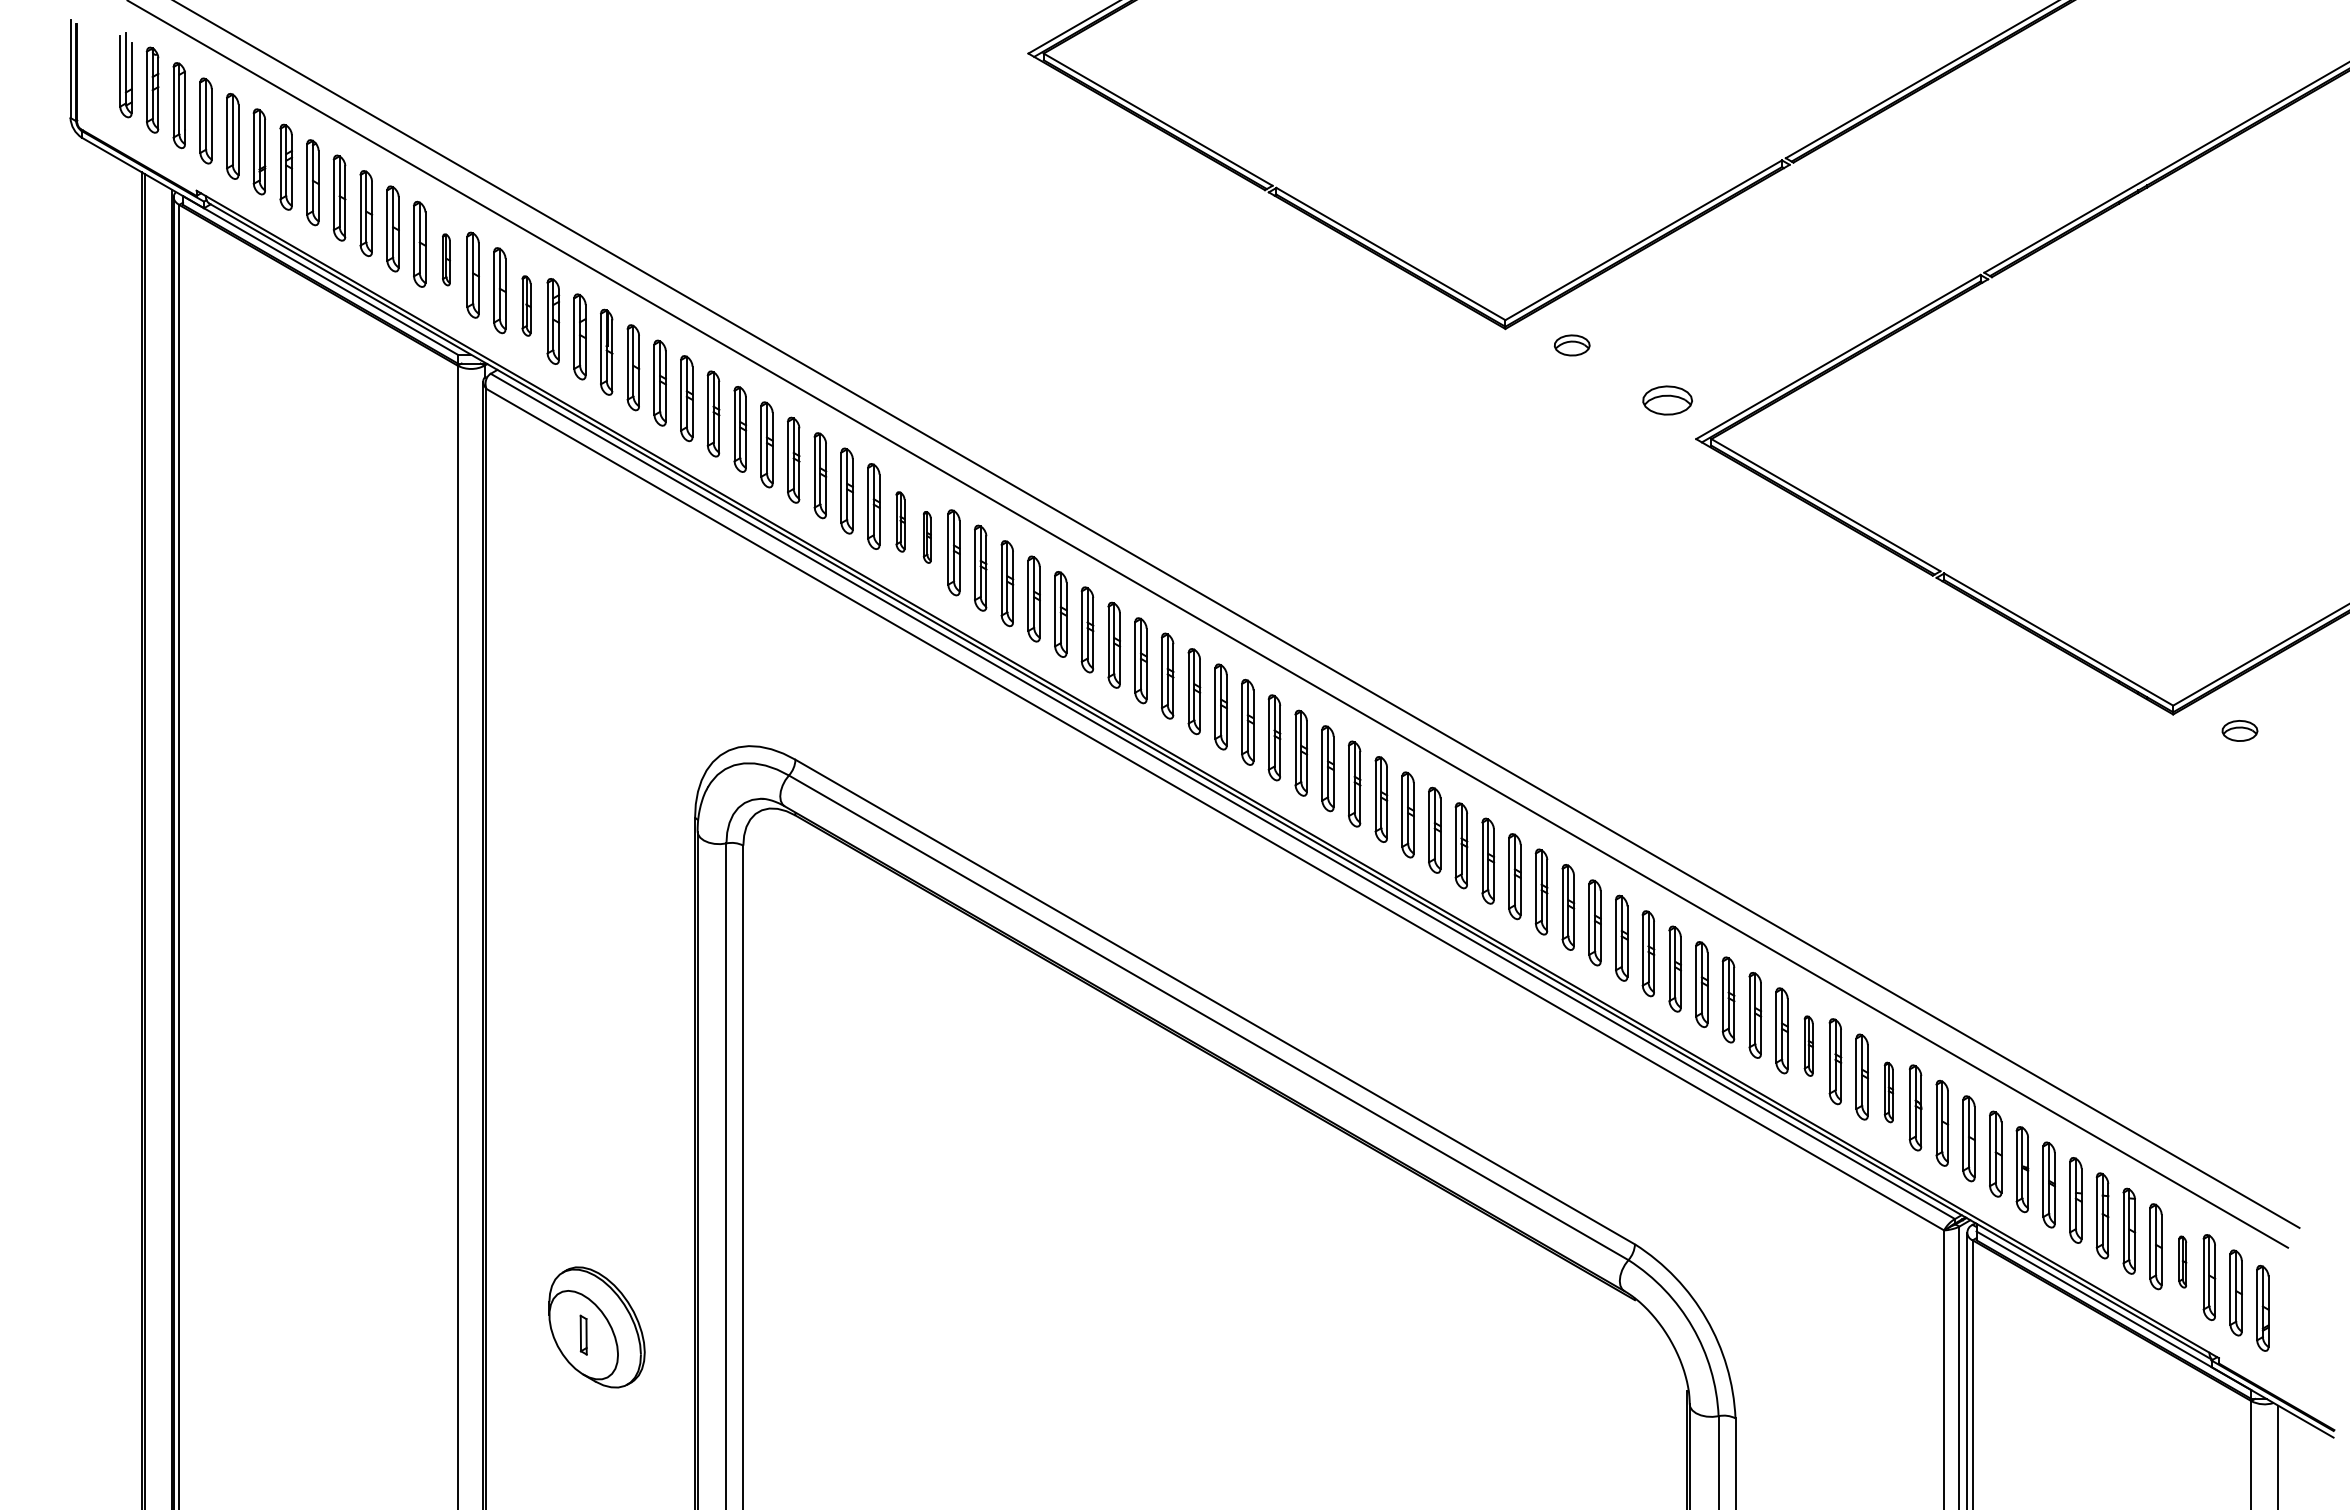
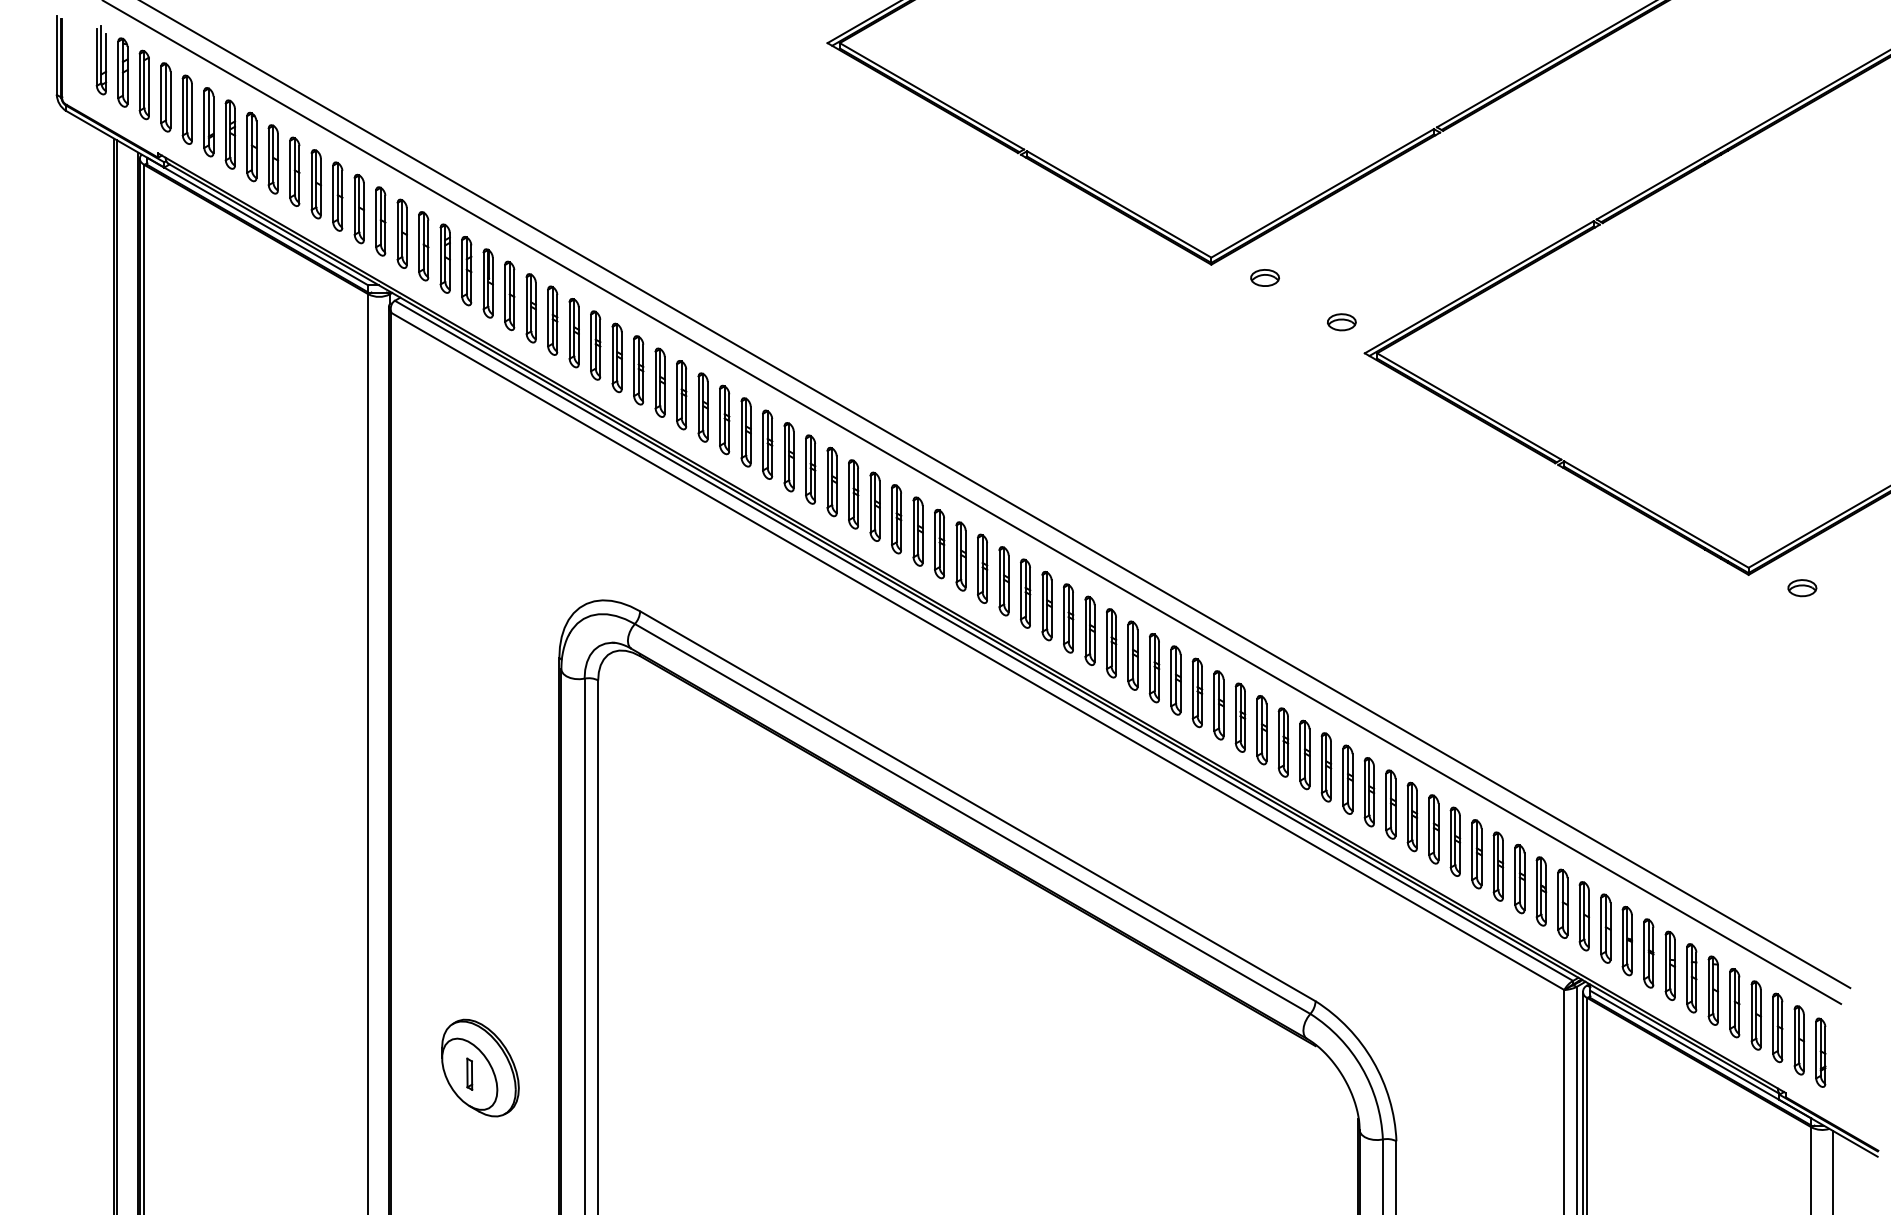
part: (446, 259) -> (359, 208), size x1.67
part: (526, 305) -> (423, 245), size x1.43
part: (1667, 400) -> (1341, 322), size x0.71
part: (900, 521) -> (724, 419), size x1.43
part: (927, 537) -> (746, 432), size x1.67
part: (1808, 1045) -> (1455, 841), size x1.43
part: (1888, 1092) -> (1519, 879), size x1.43
part: (2182, 1261) -> (1756, 1015), size x1.67

